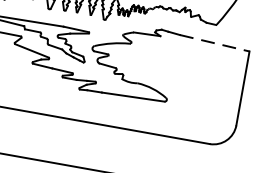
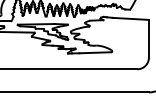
line: (213, 42) -> (130, 18), dashed -> solid

